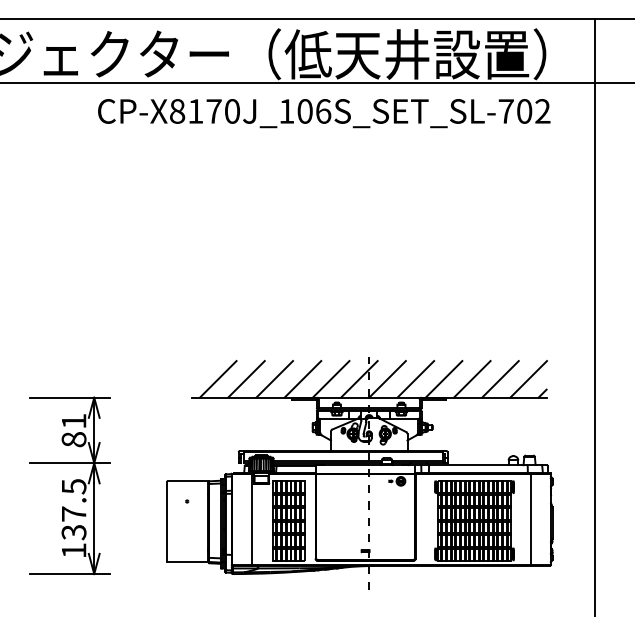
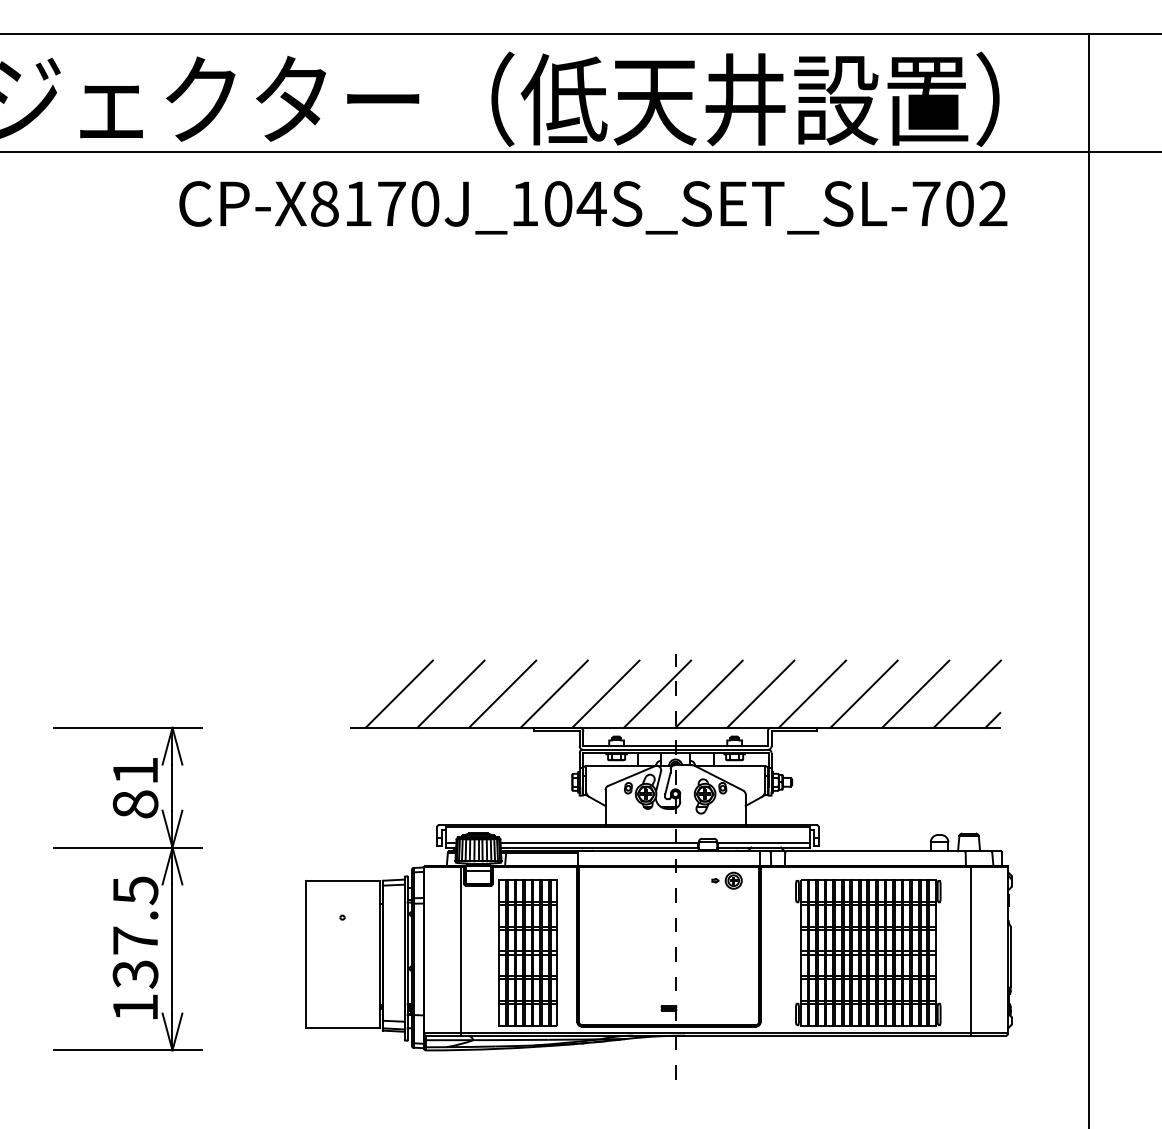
text: (323, 111) -> (591, 204), CP-X8170J_106S_SET_SL-702 -> CP-X8170J_104S_SET_SL-702

